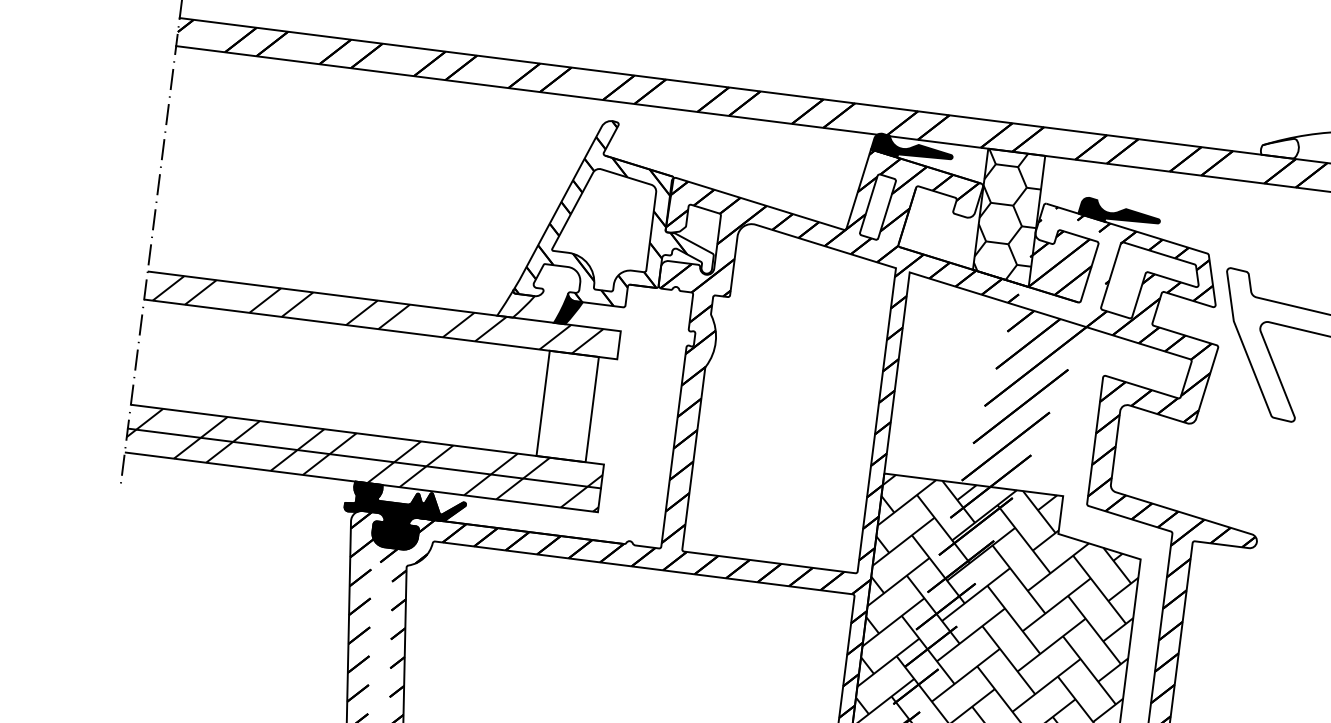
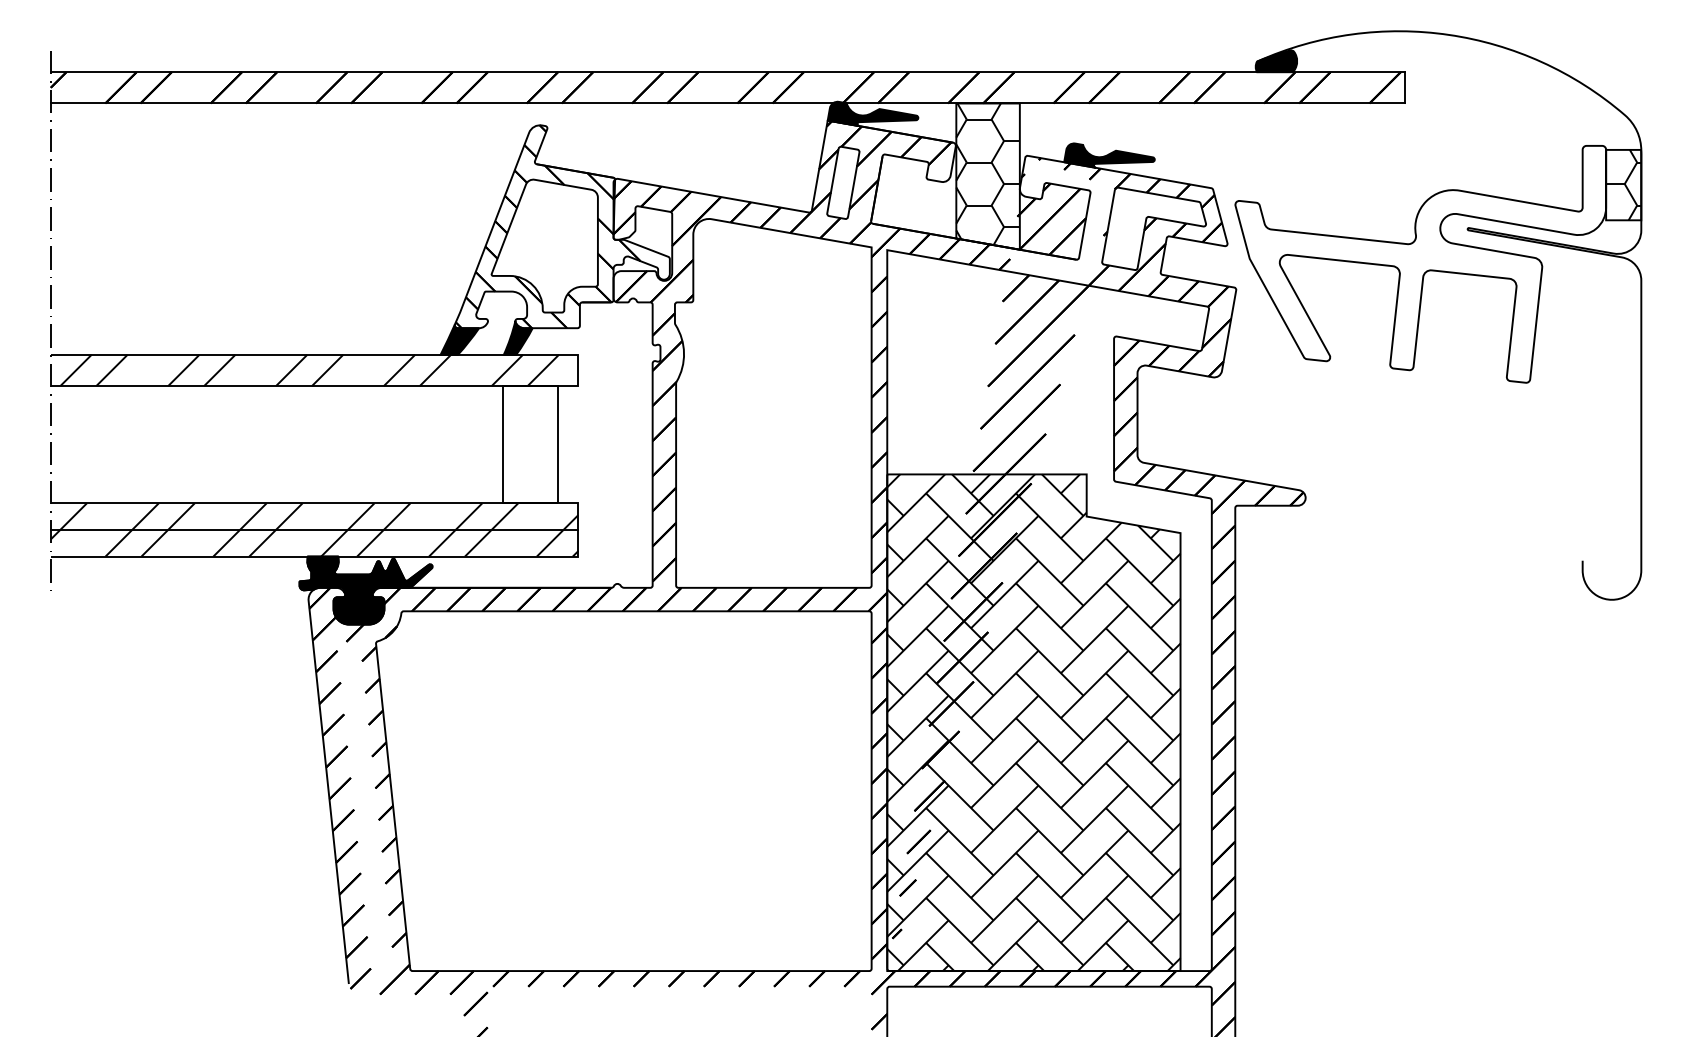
fill: (1280, 147) -> (1276, 61), added
fill: (515, 304) -> (459, 339), added

